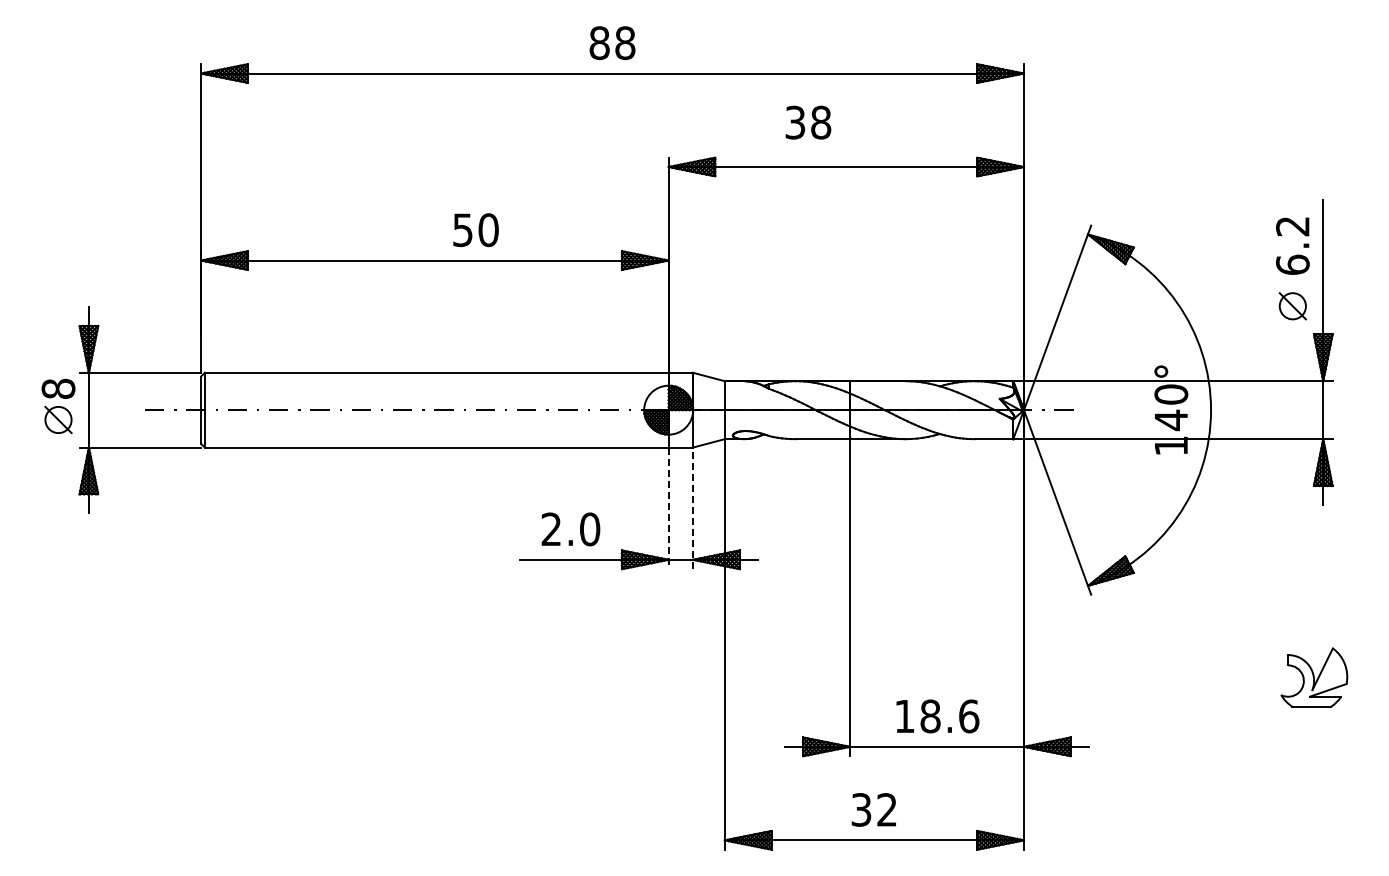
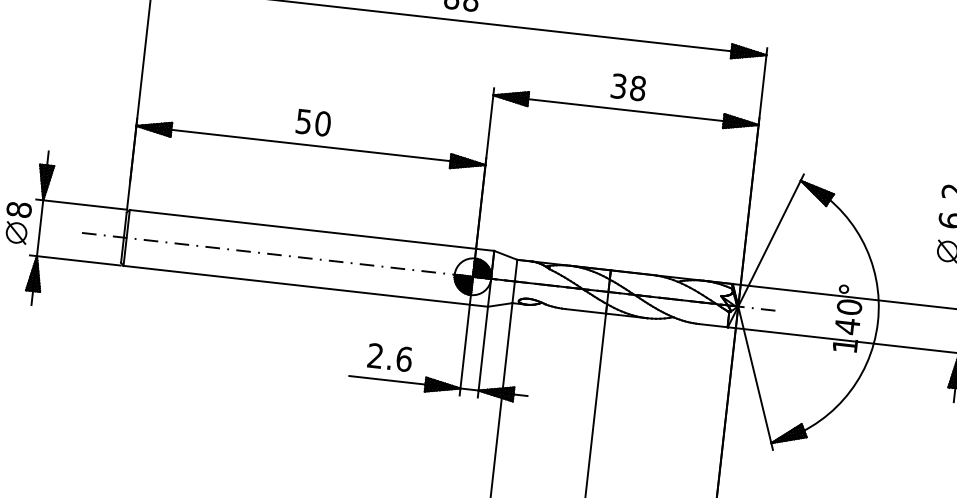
text: (808, 122) -> (628, 87), moved
text: (475, 230) -> (313, 123), moved
line: (668, 508) -> (464, 350), dashed -> solid
line: (693, 508) -> (483, 352), dashed -> solid
text: (590, 529) -> (404, 359), 2.0 -> 2.6

